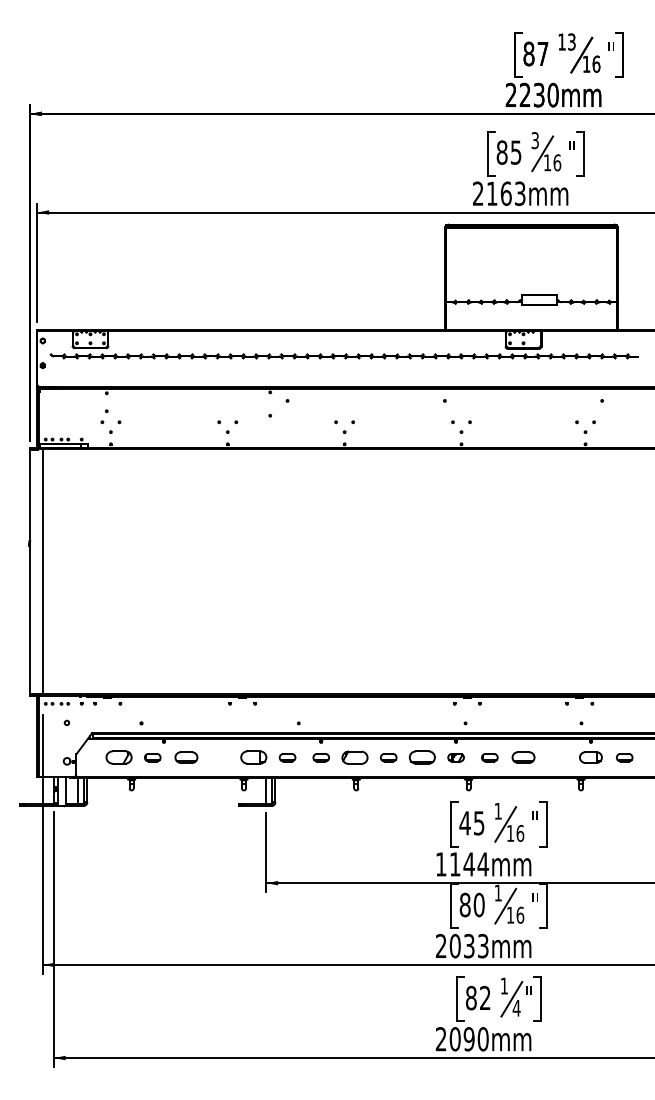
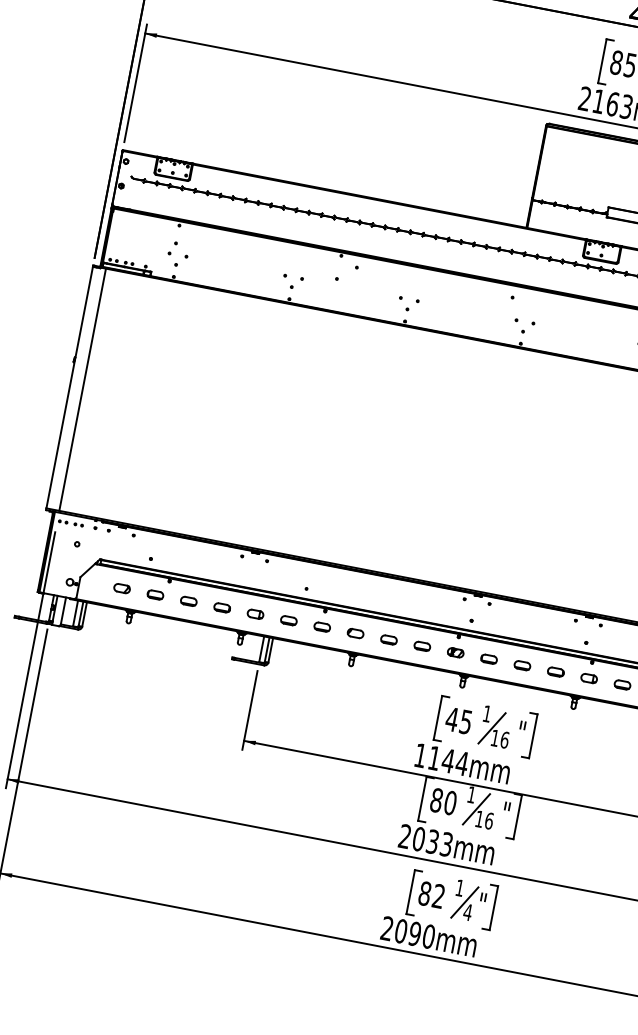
part: (118, 757) -> (121, 588), size x0.62
part: (186, 757) -> (188, 601), size x0.71
part: (219, 757) -> (221, 607), added
part: (253, 757) -> (255, 614), size x0.62
part: (354, 757) -> (355, 633), size x0.62
part: (422, 757) -> (422, 646), size x0.62
part: (523, 757) -> (522, 665), size x0.71
part: (556, 757) -> (555, 671), added
part: (590, 757) -> (588, 678), size x0.71

